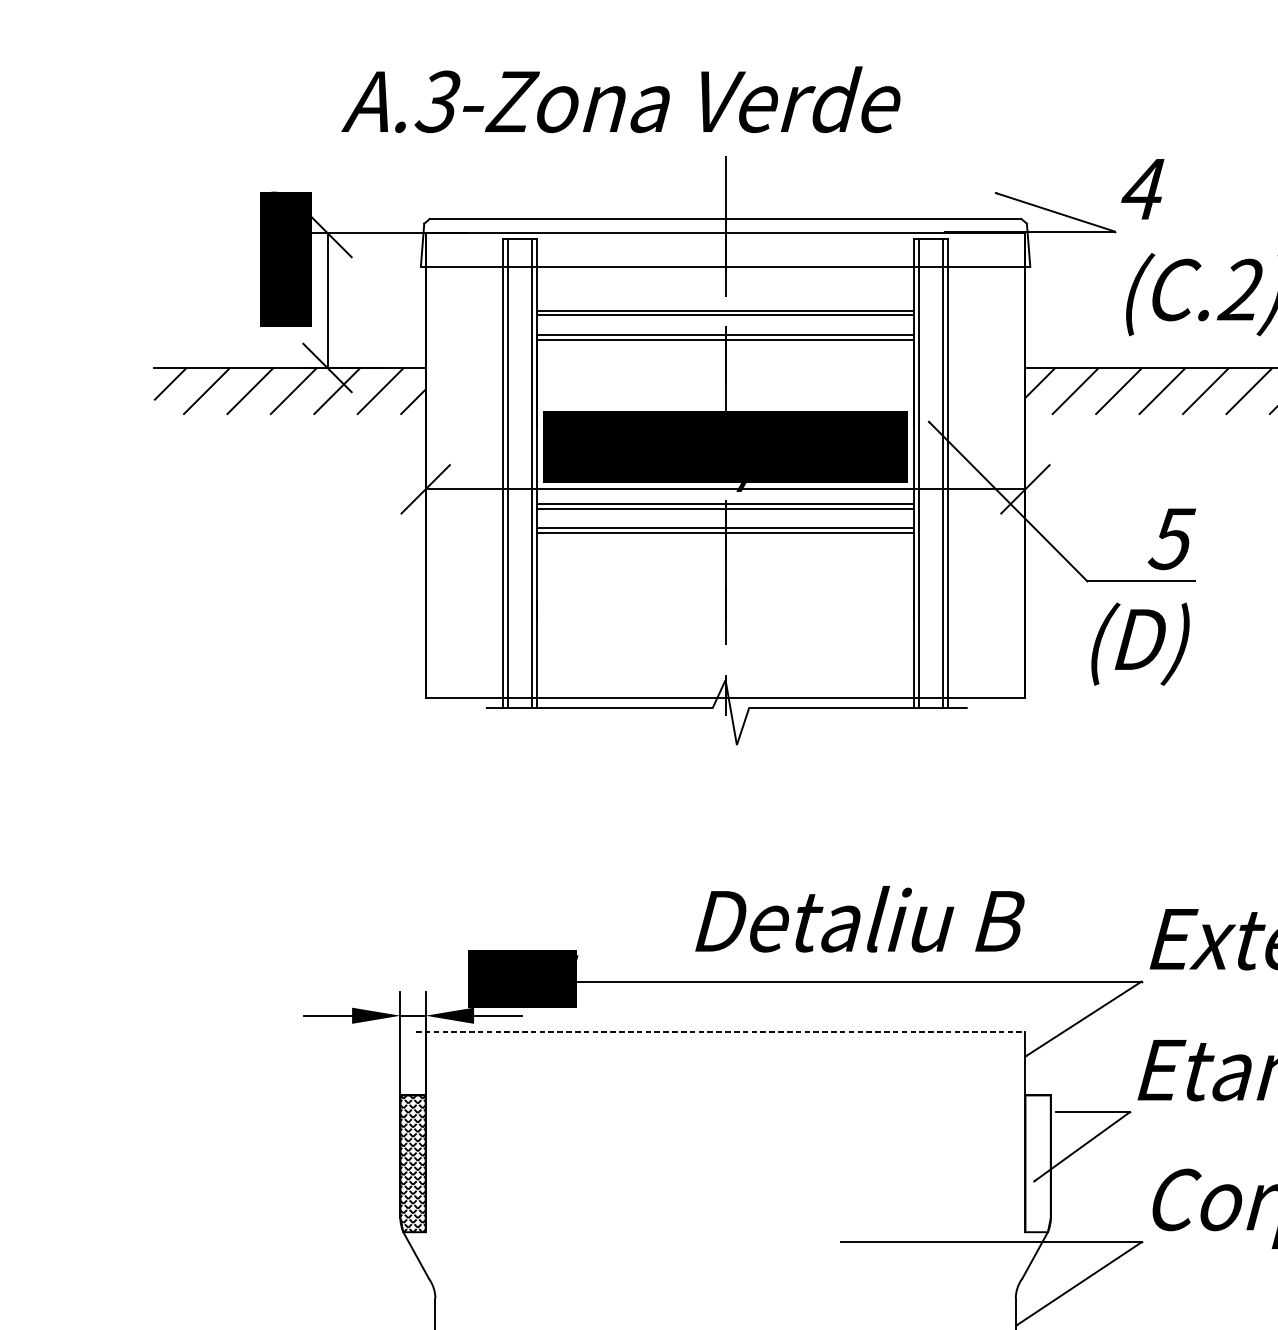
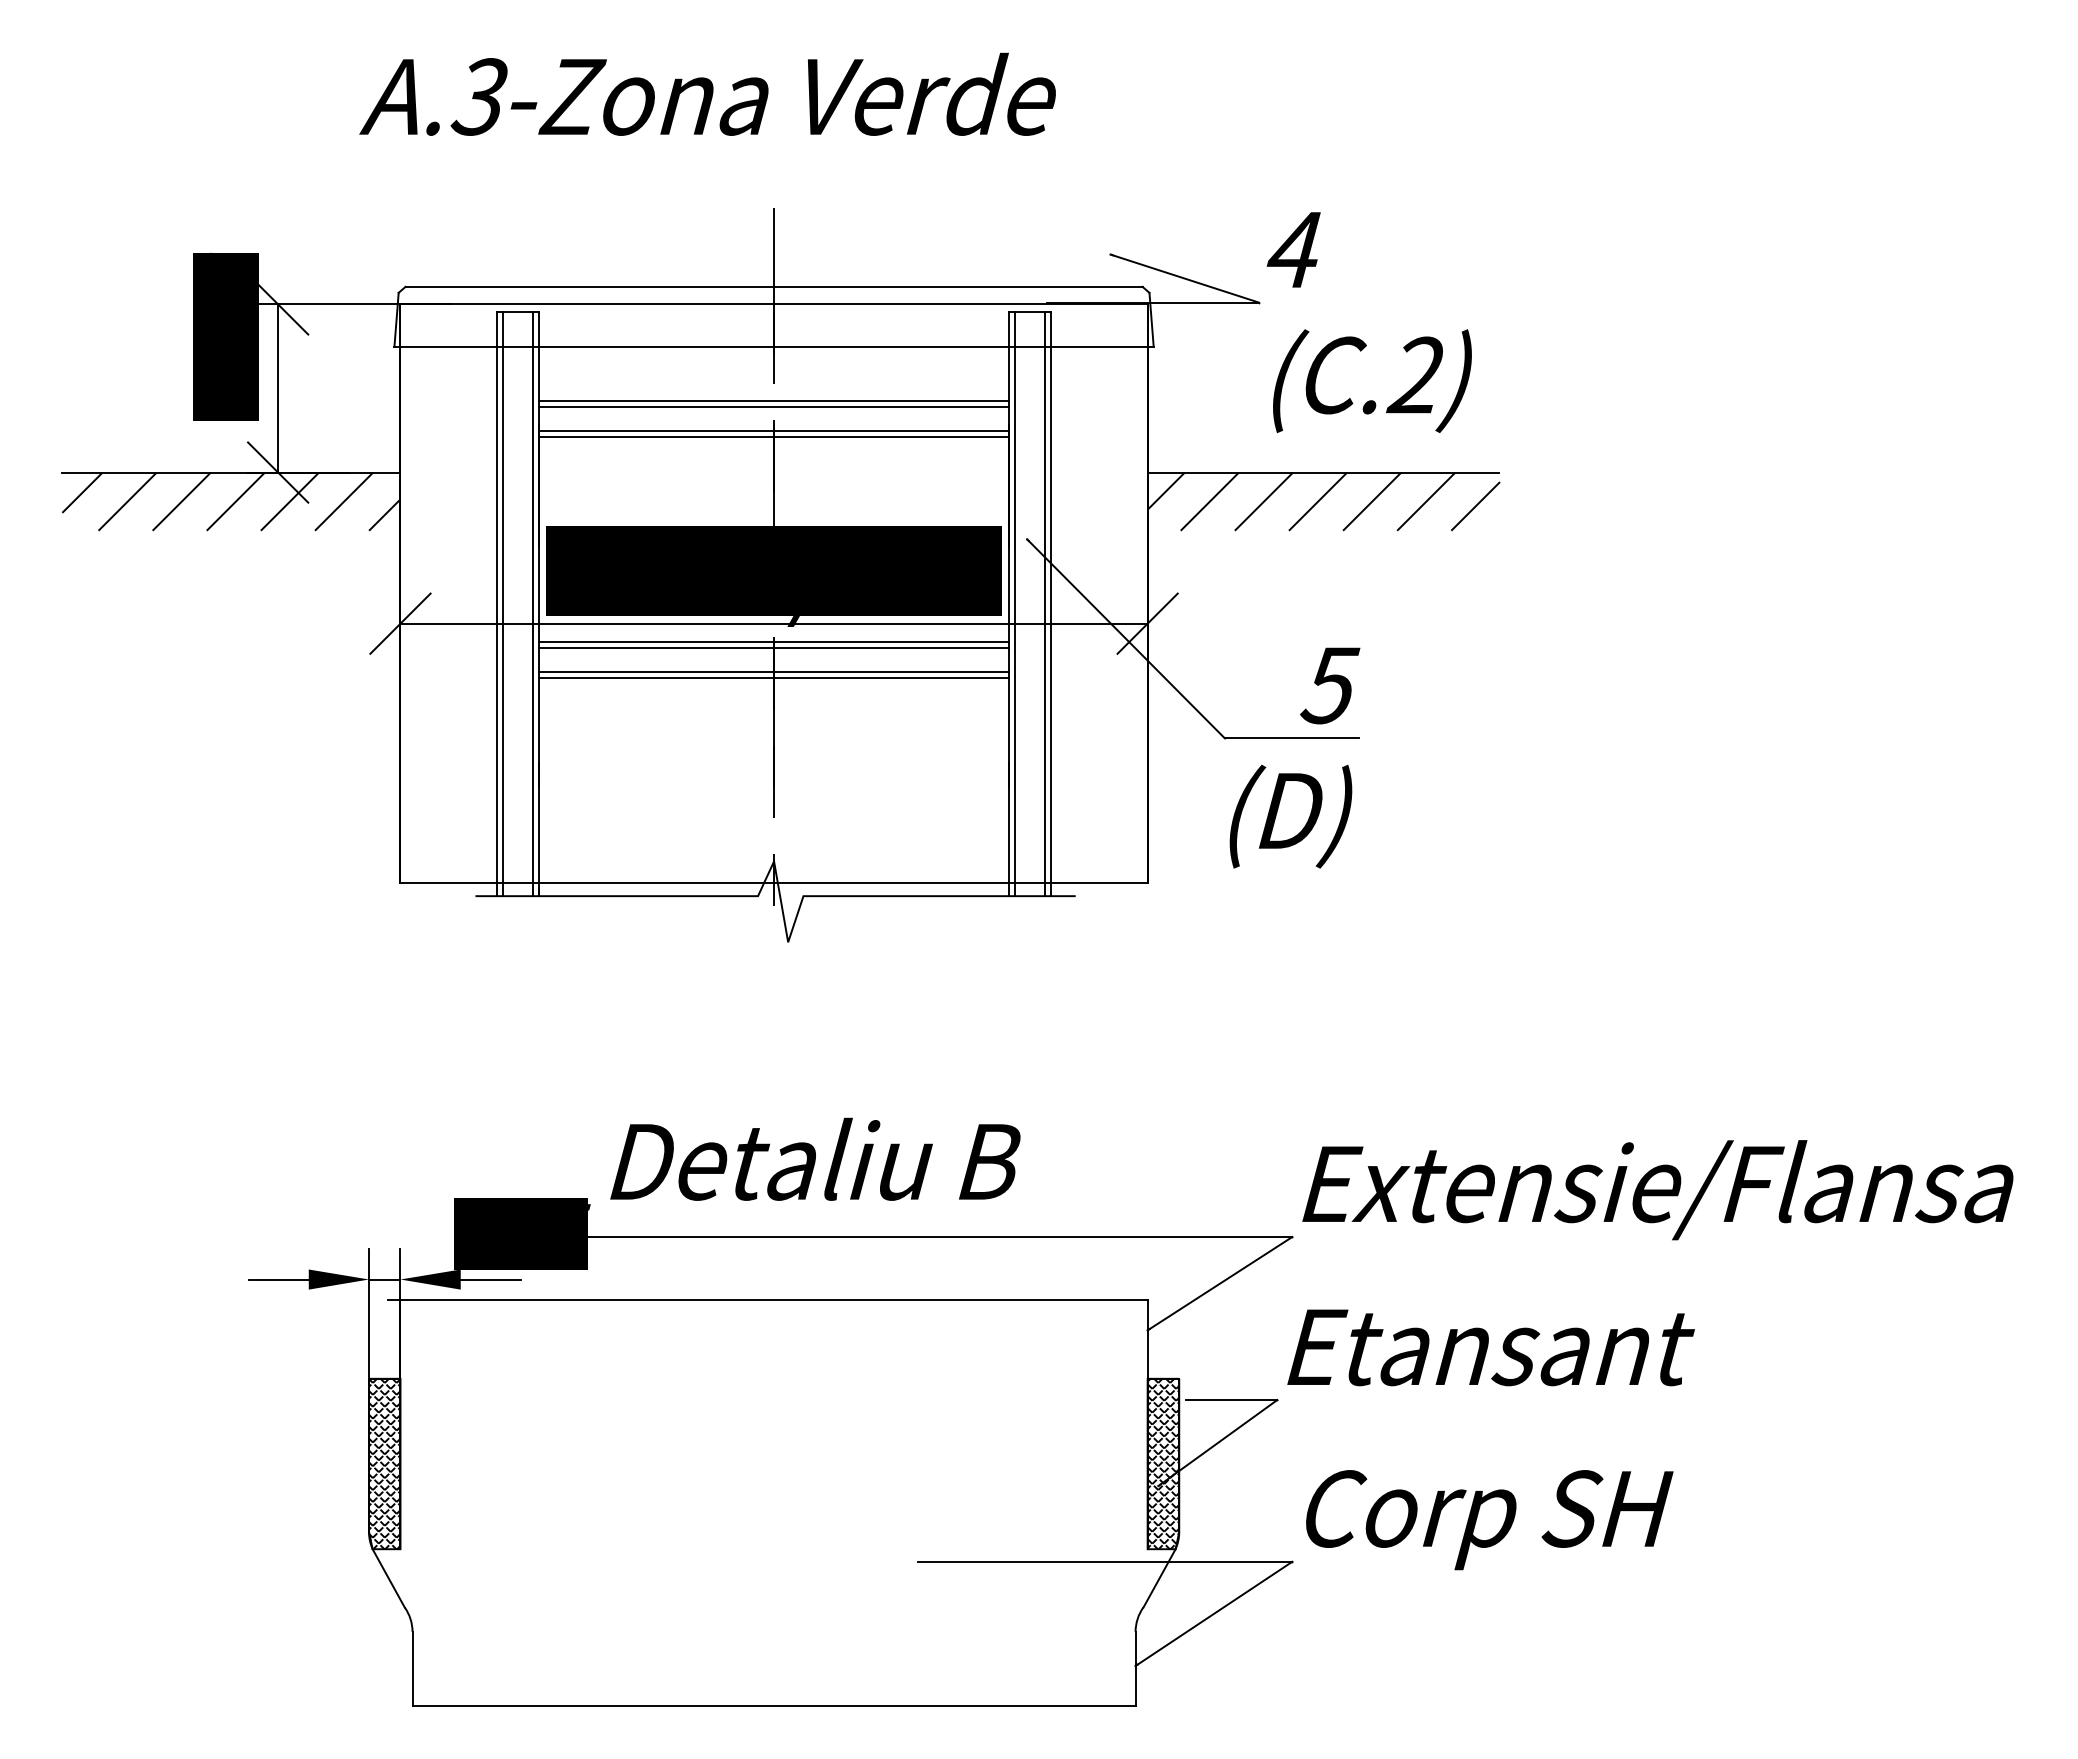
text: (620, 99) -> (707, 93), moved
text: (859, 918) -> (815, 1158), moved
line: (721, 1031) -> (768, 1299), dashed -> solid
hatch: (1038, 1163) -> (1163, 1463), added

